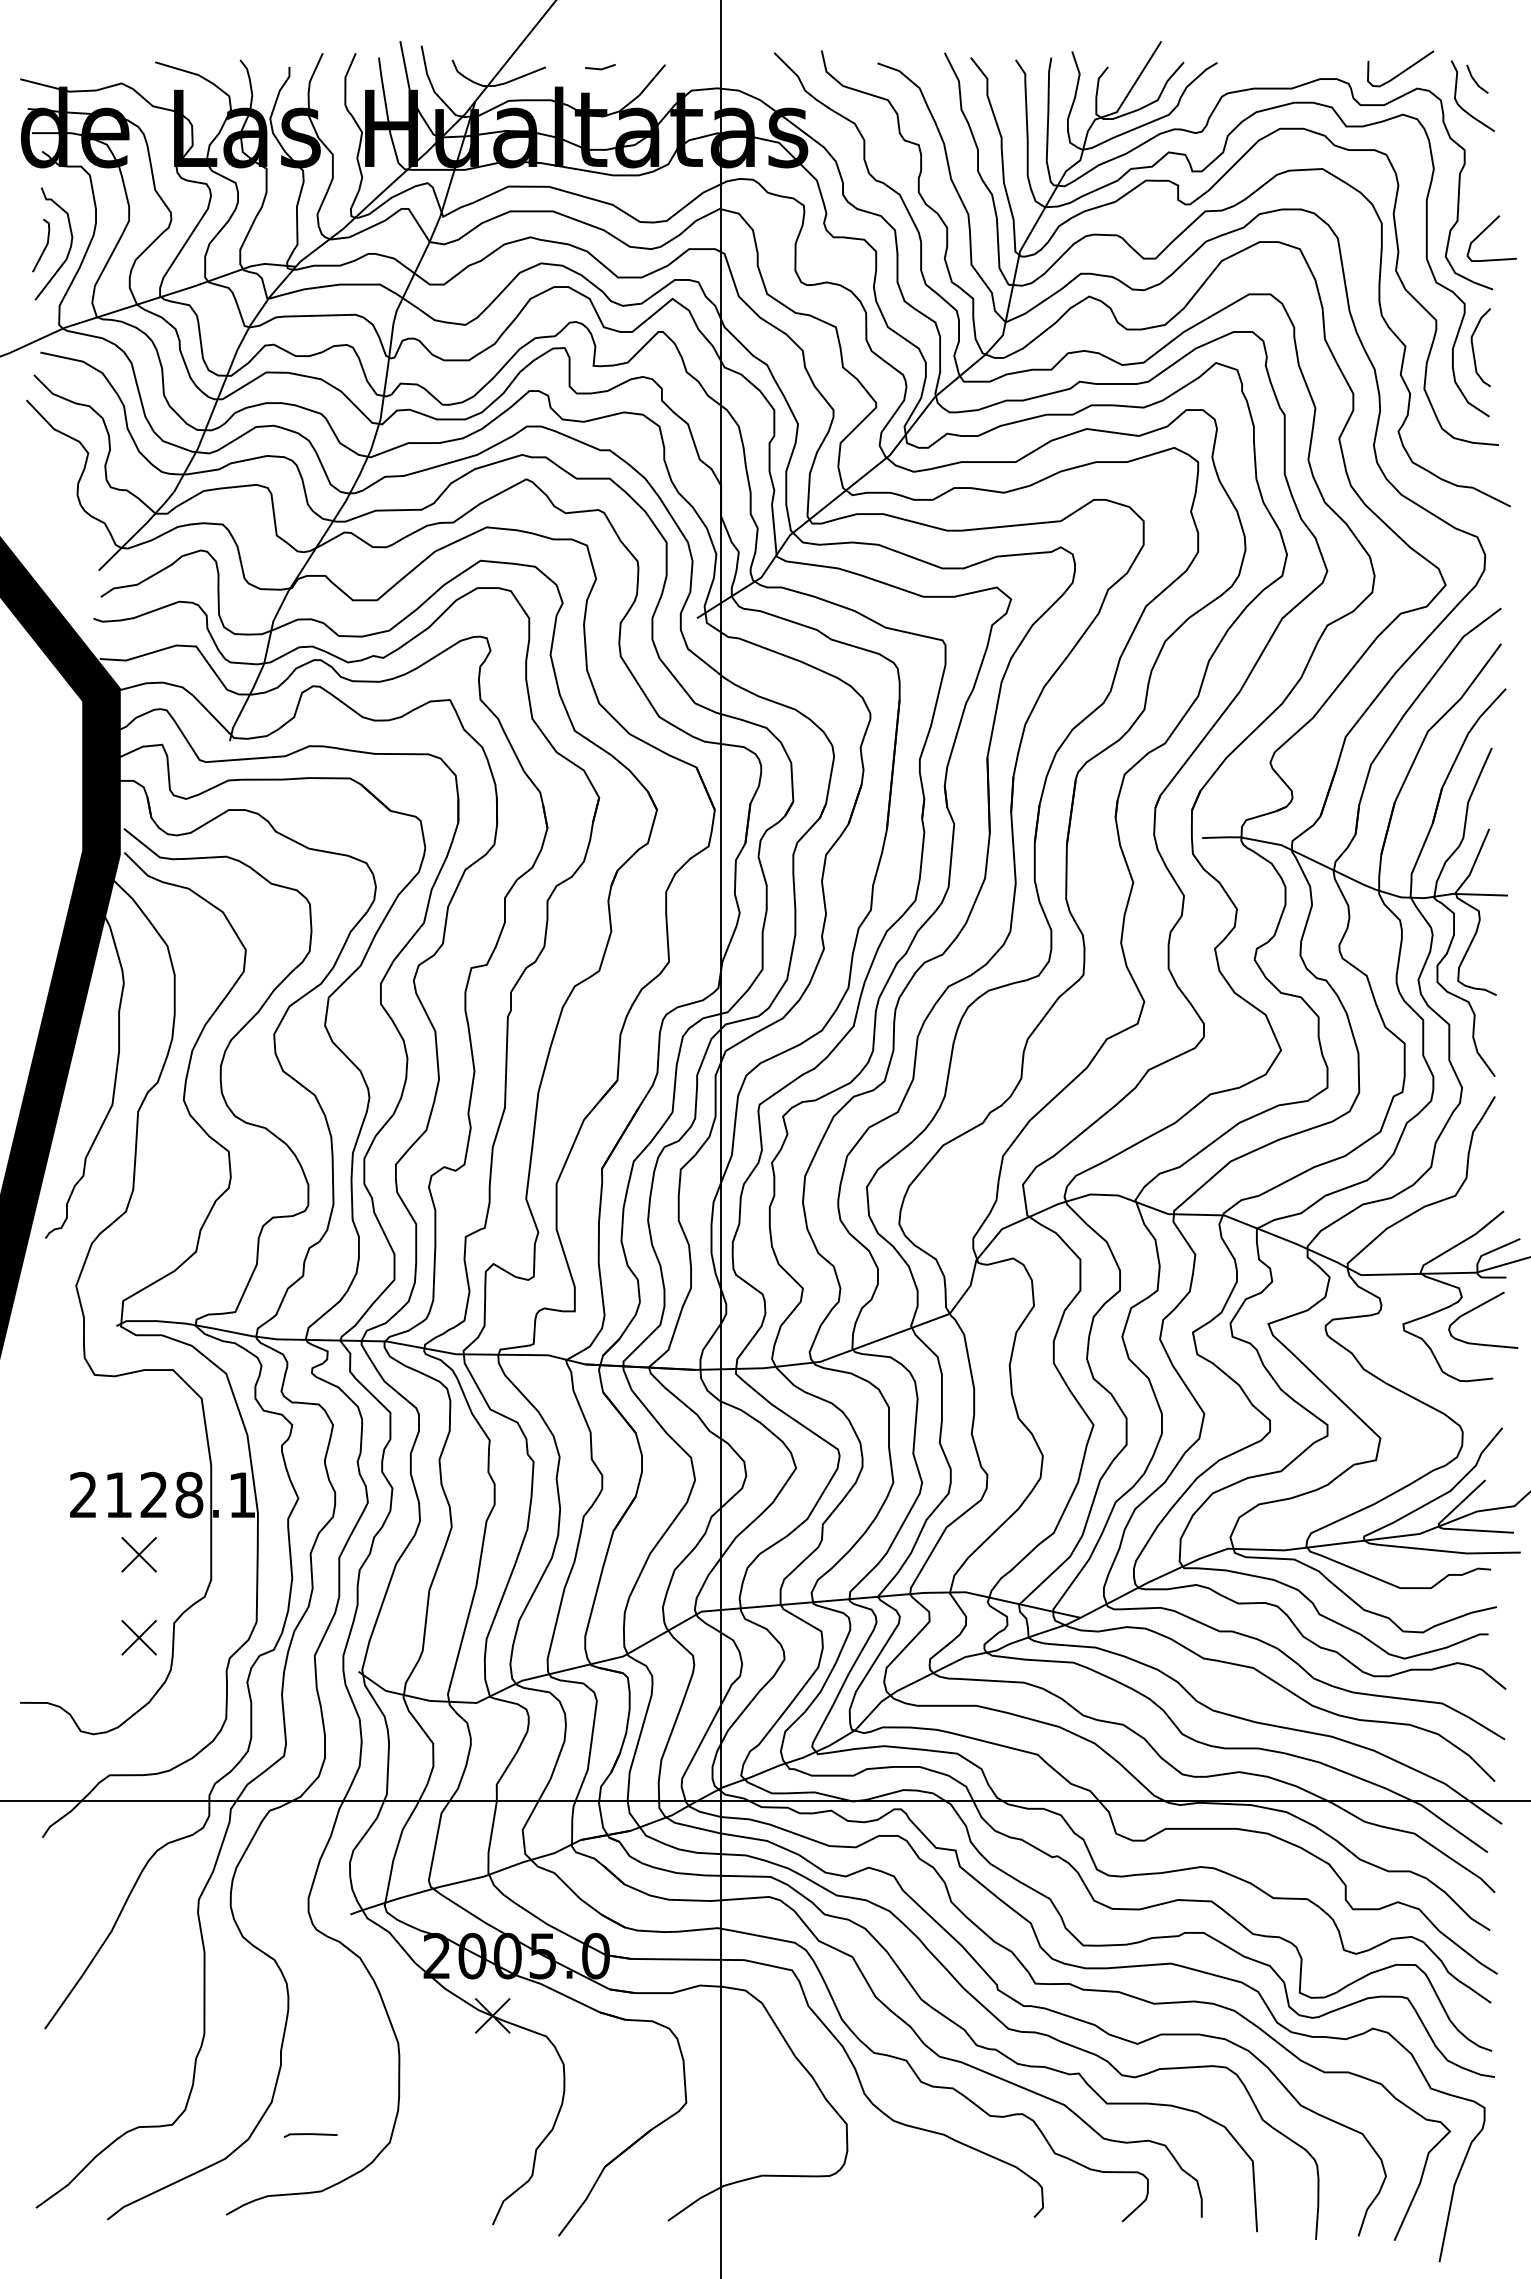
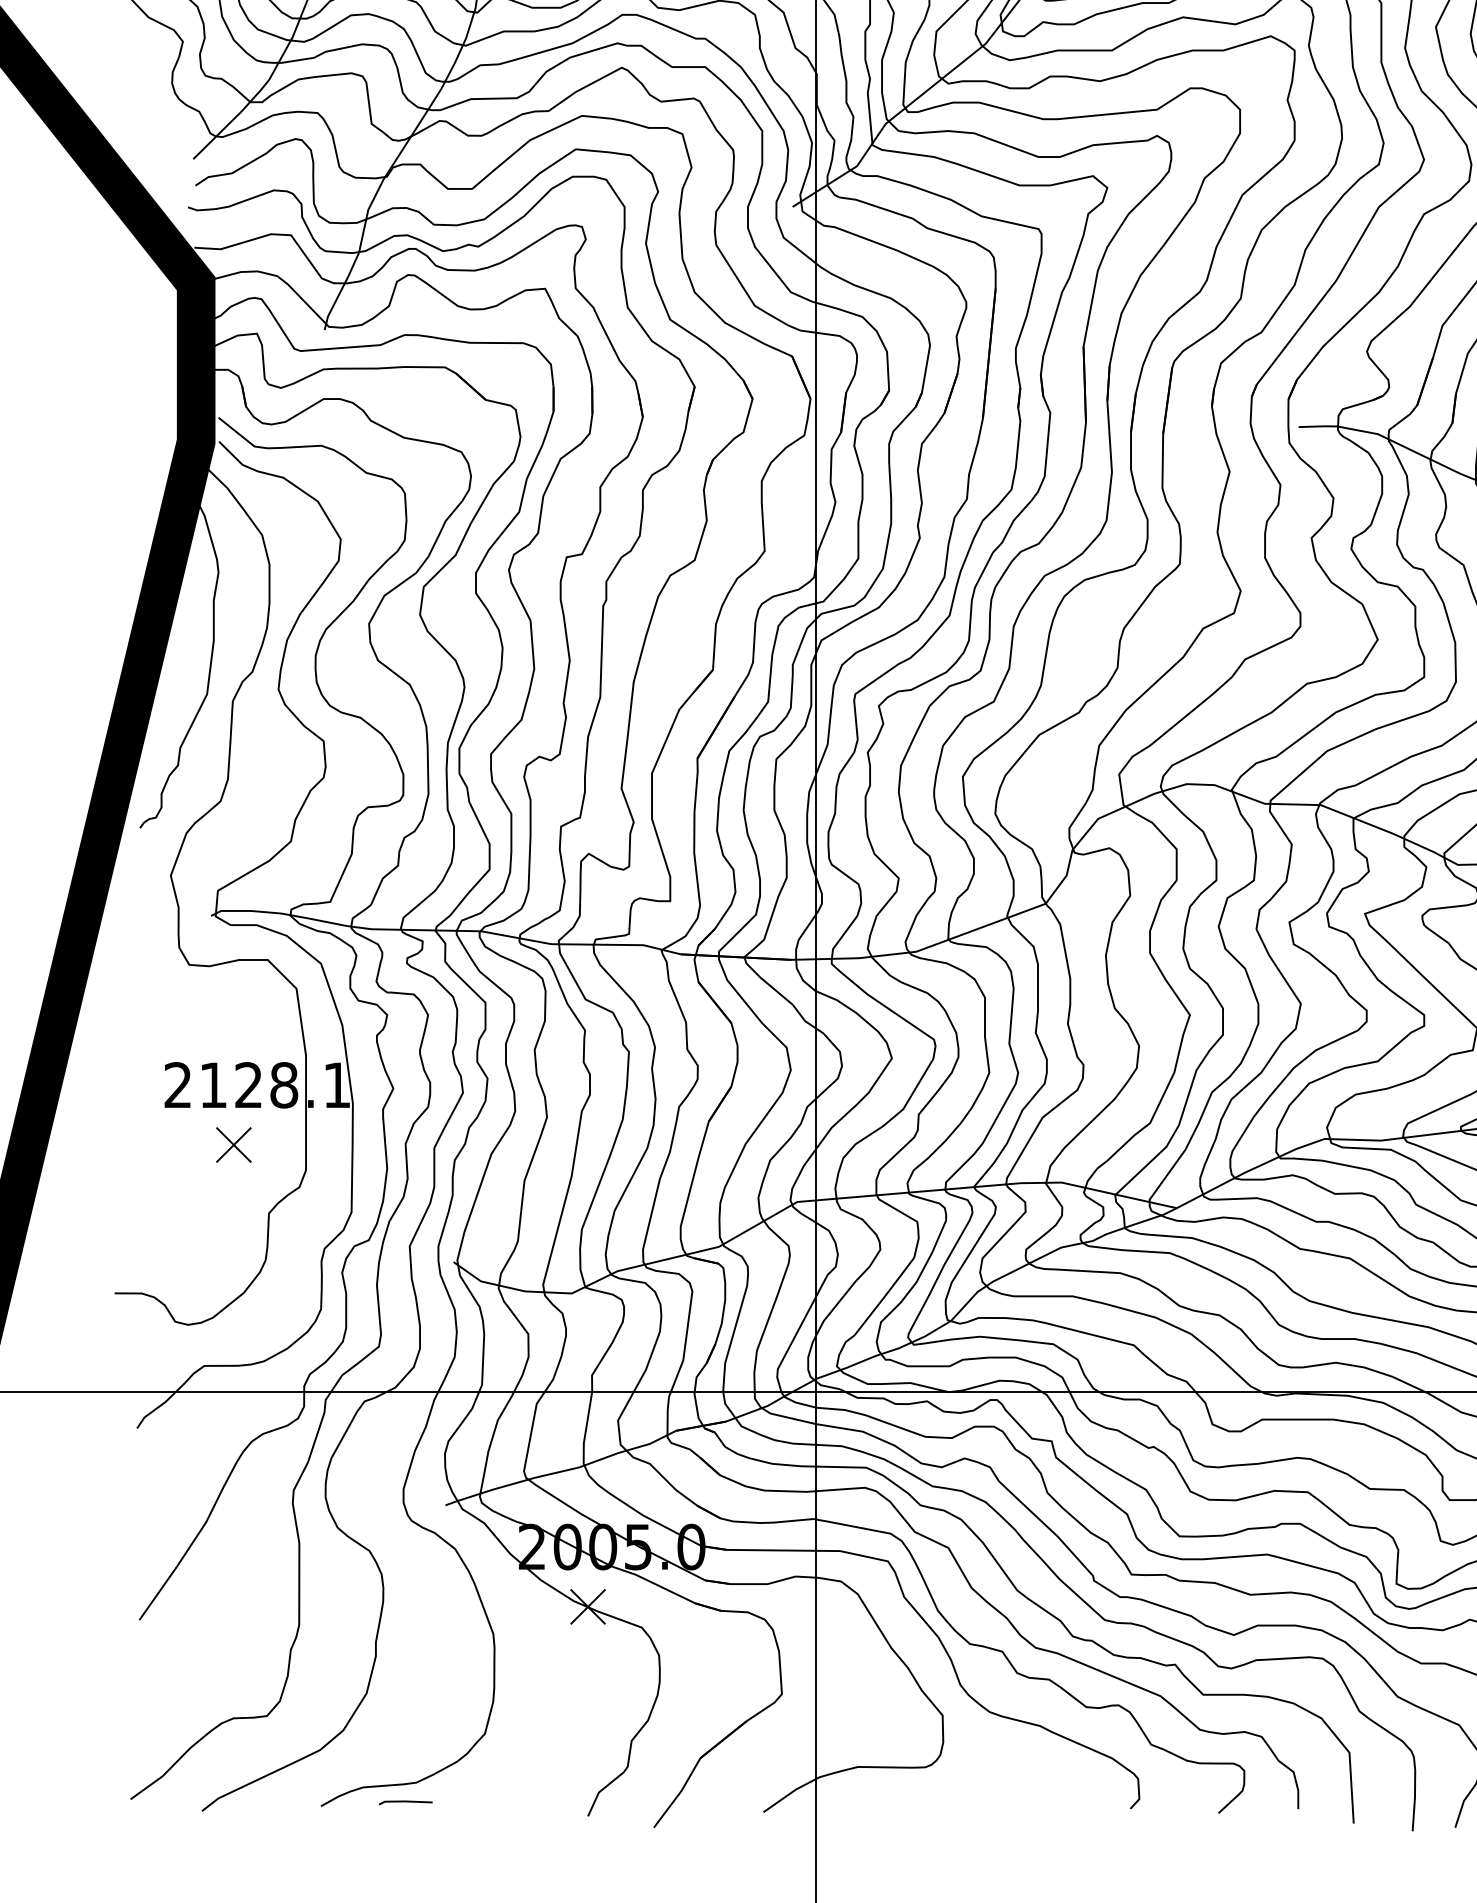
part: (138, 1637) -> (233, 1227), removed
line: (310, 2134) -> (405, 1801), moved

